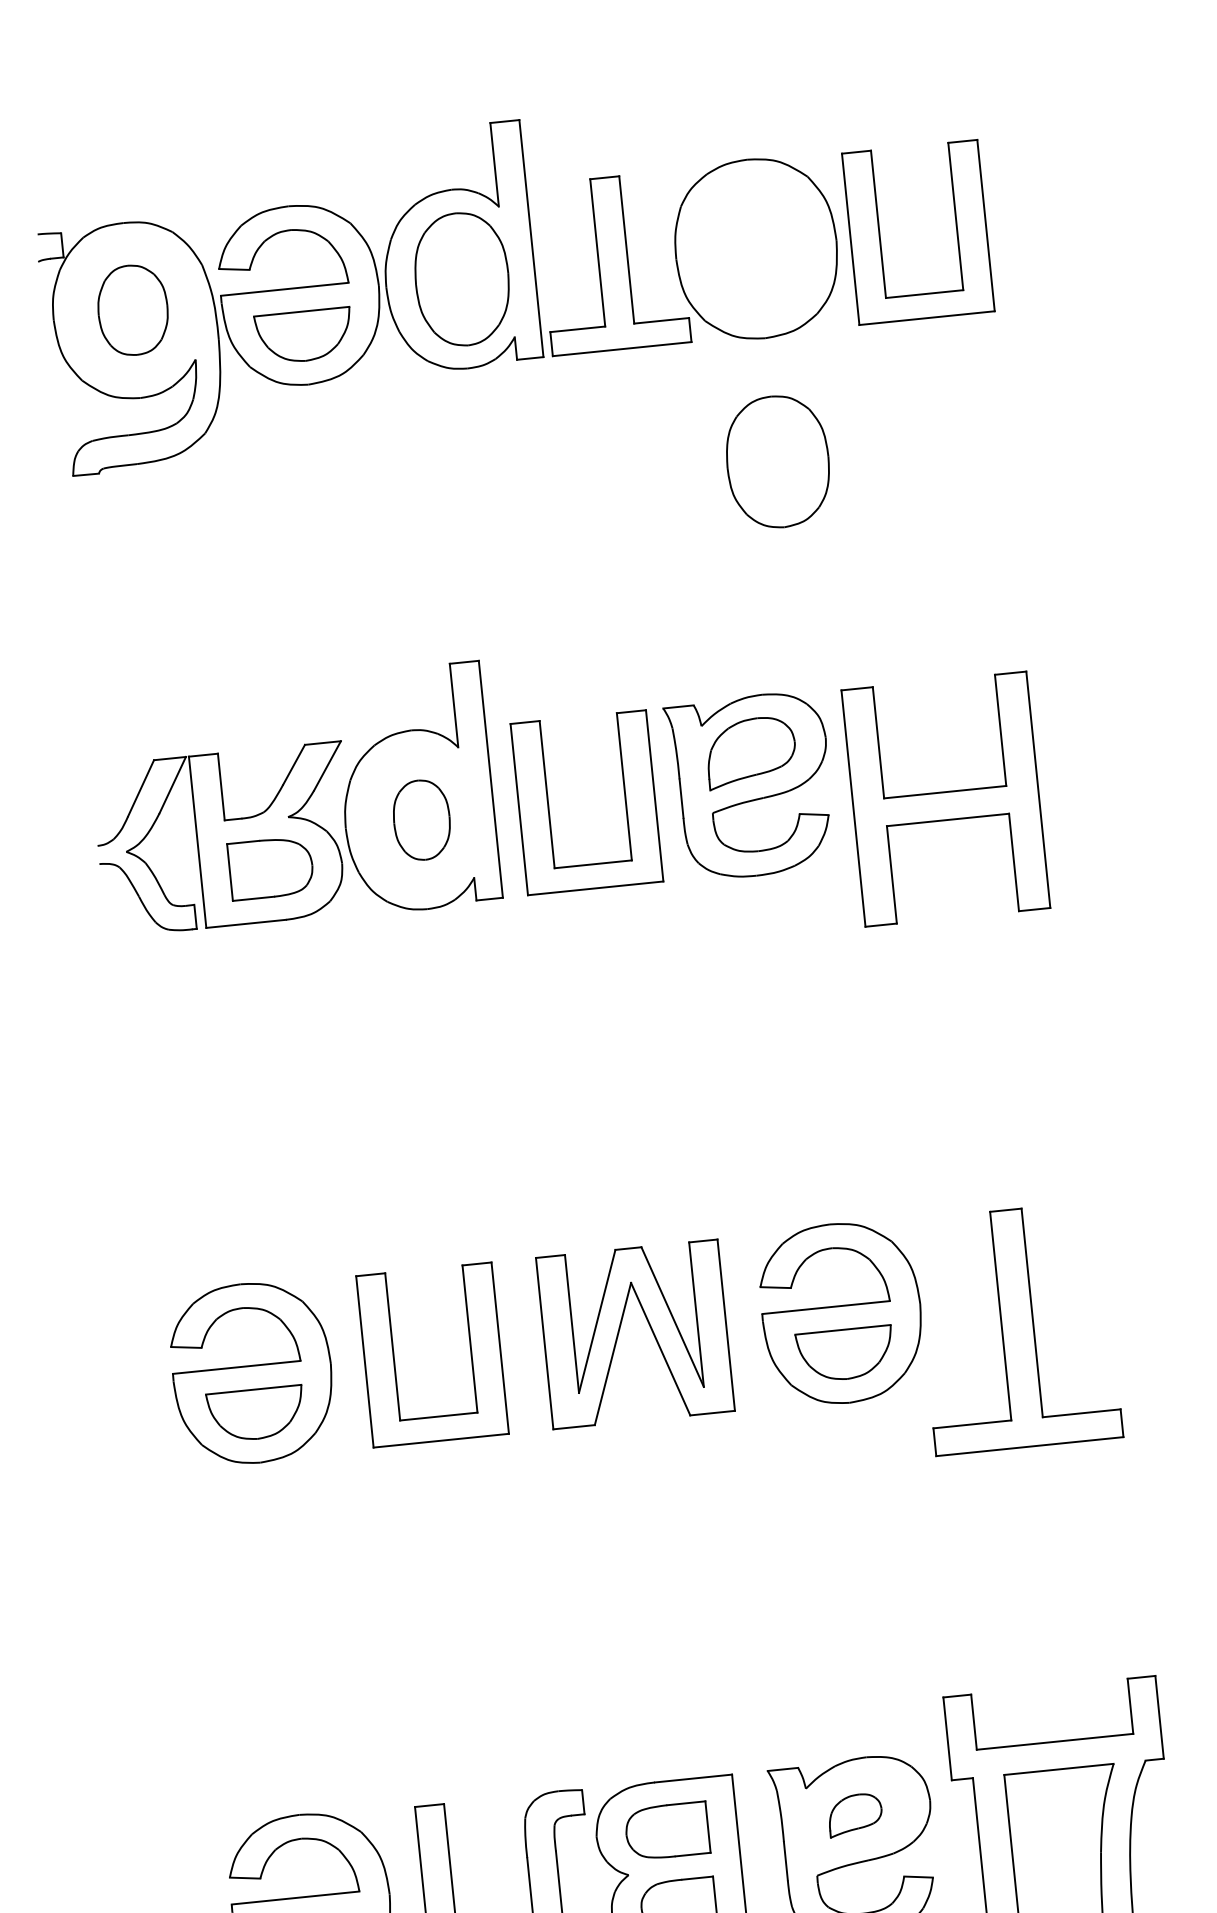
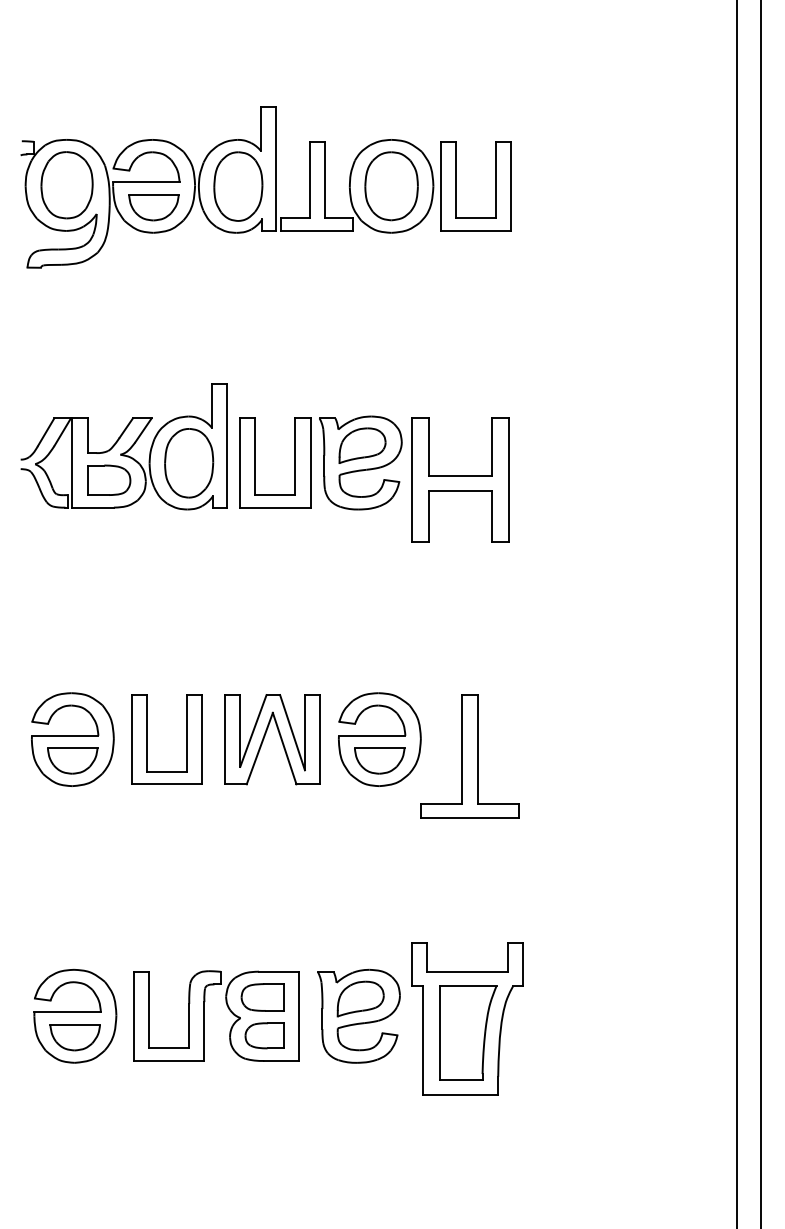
part: (132, 310) -> (66, 185), size x1.43
part: (777, 462) -> (391, 186), moved
part: (422, 820) -> (189, 463), size x1.67
part: (854, 1814) -> (360, 998), size x1.67

